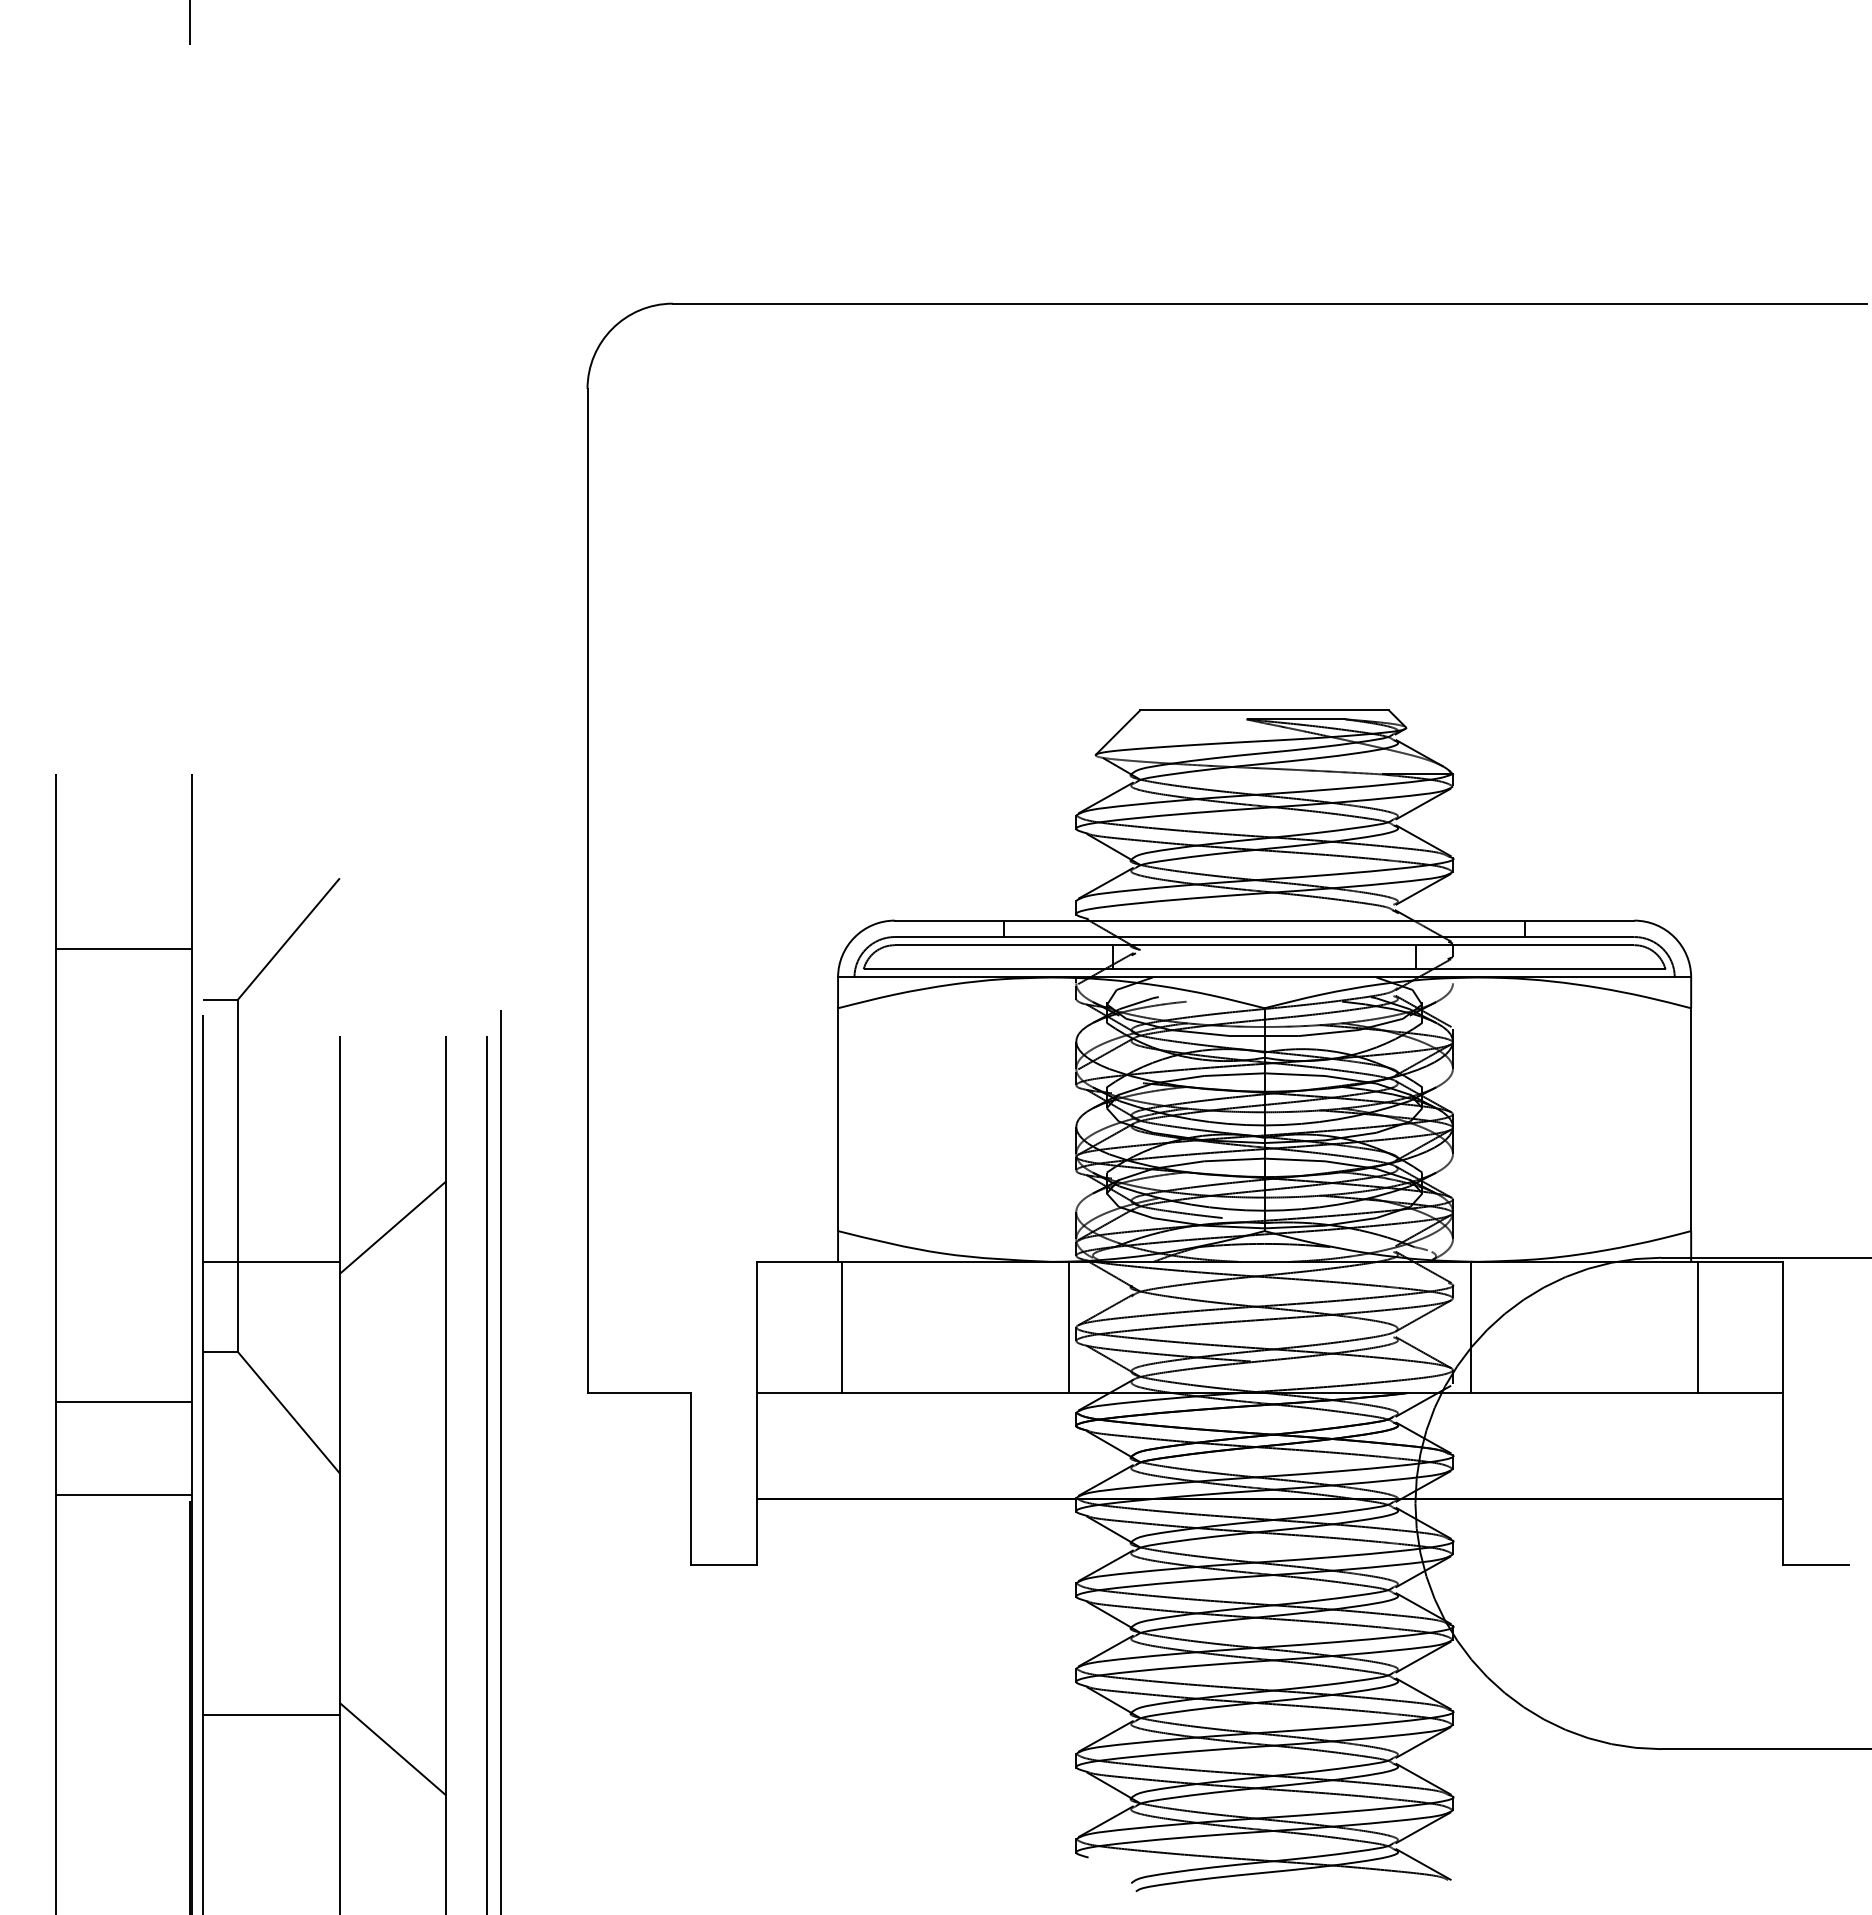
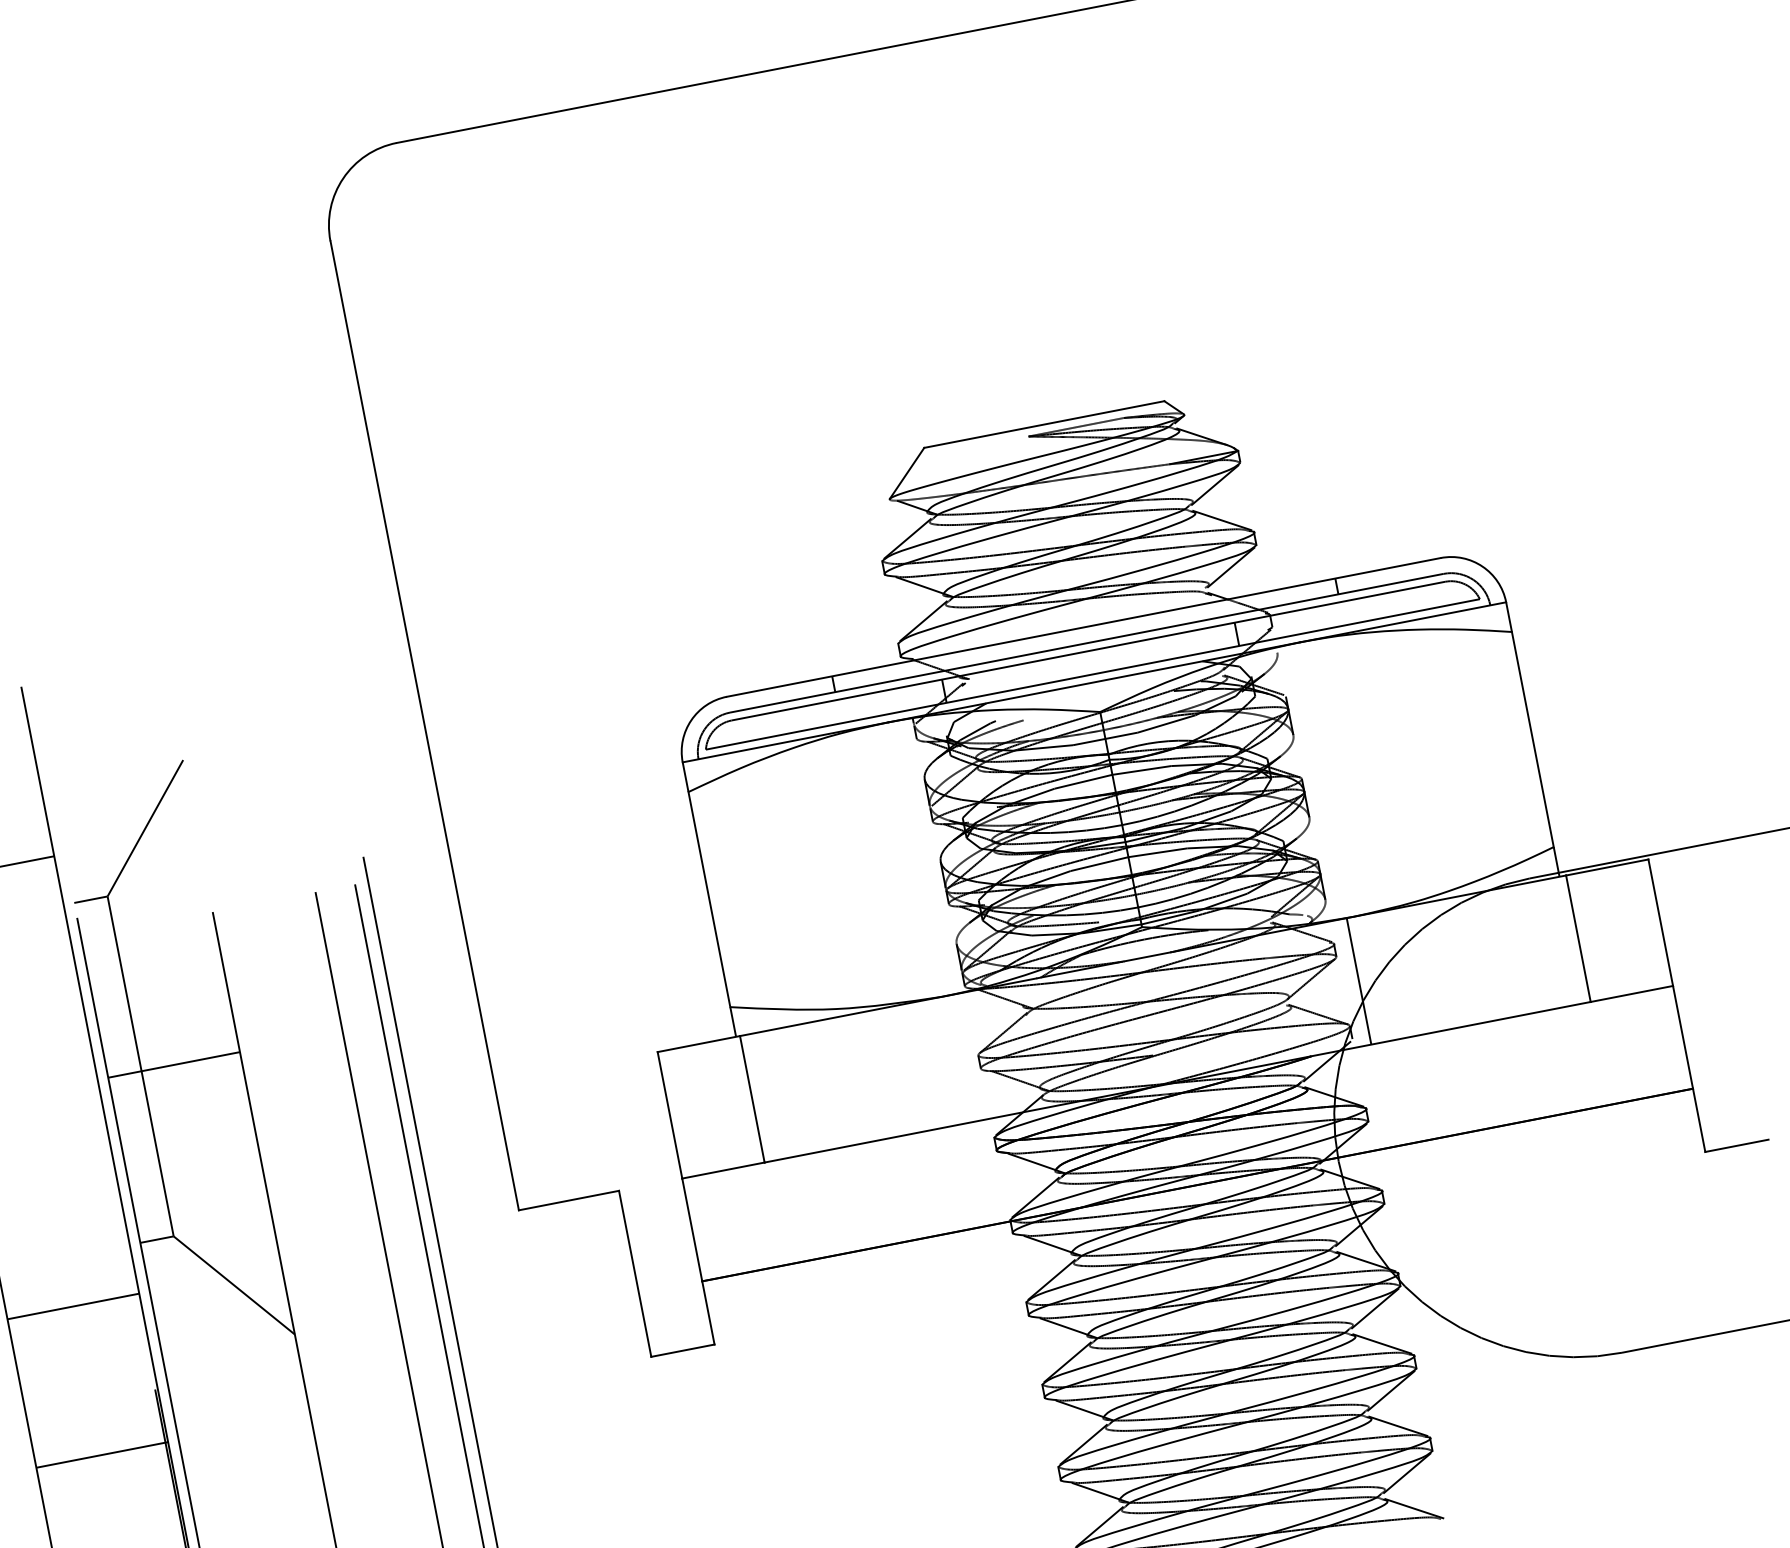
line: (392, 1227) -> (299, 1087), removed
line: (271, 1261) -> (173, 1064), moved
line: (1069, 1326) -> (971, 1055), removed
line: (123, 1495) -> (101, 1455), moved

